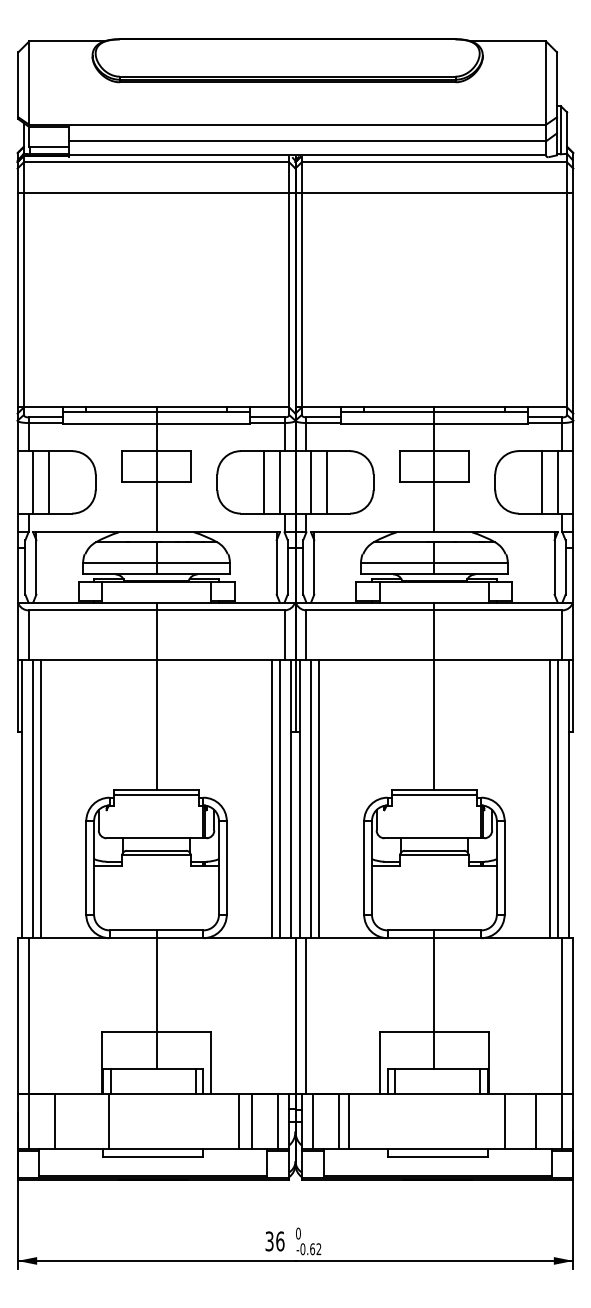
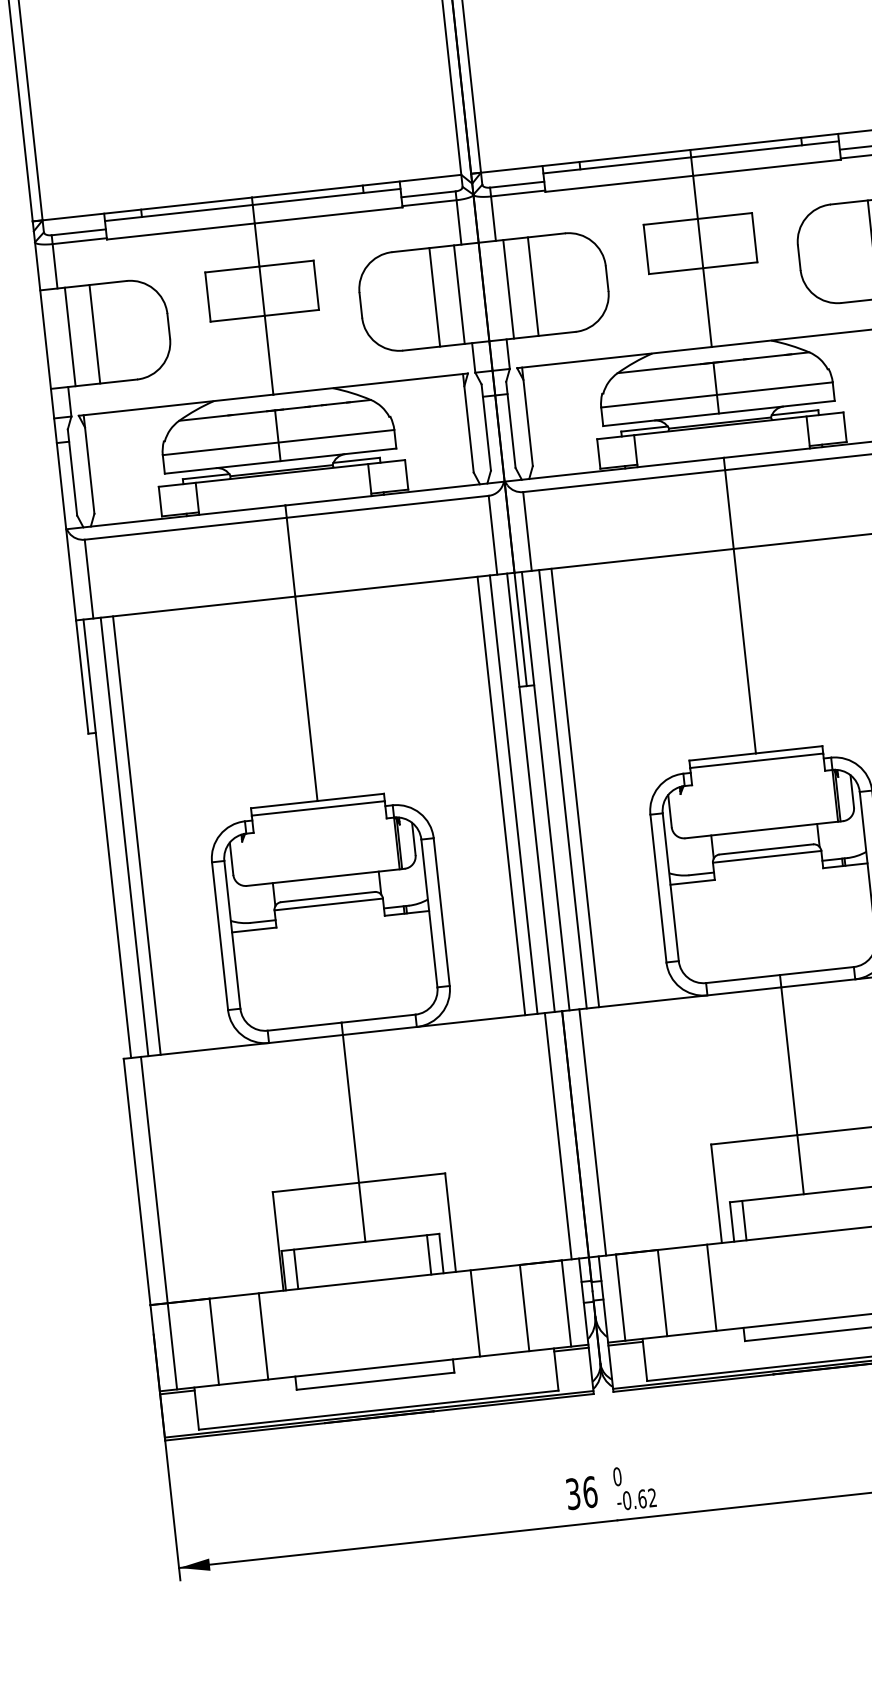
line: (284, 1016) -> (558, 1136), added
line: (109, 1121) -> (263, 1336), moved
line: (238, 1121) -> (475, 1313), moved
line: (349, 1121) -> (711, 1287), moved

